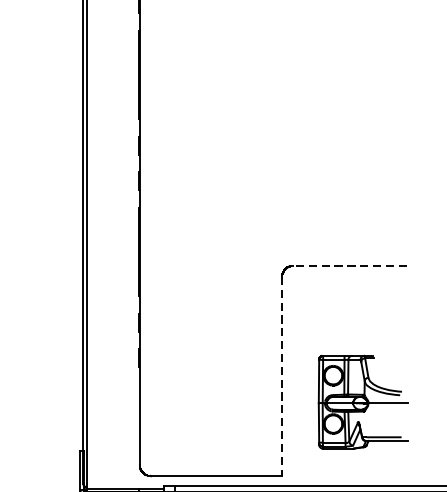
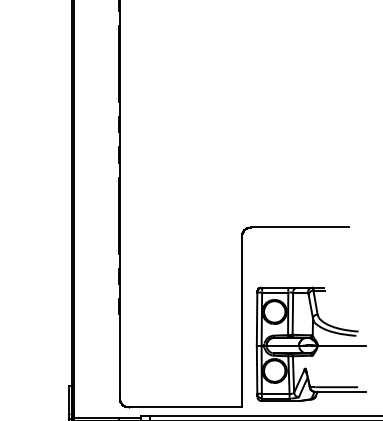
line: (349, 265) -> (299, 227), dashed -> solid
line: (281, 376) -> (241, 322), dashed -> solid
part: (362, 401) -> (310, 343), size x1.43

